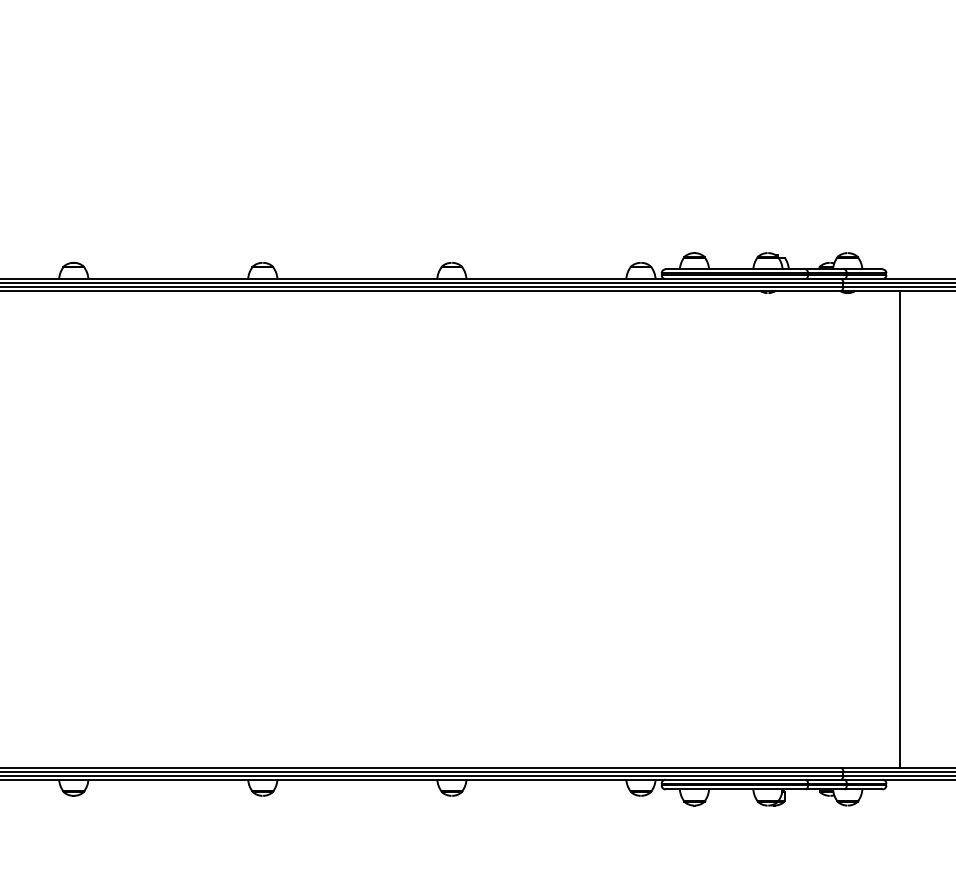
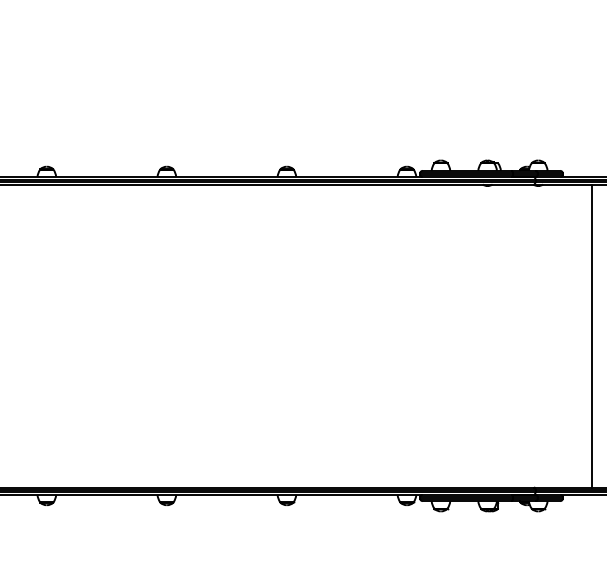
line: (900, 528) -> (592, 335), moved

